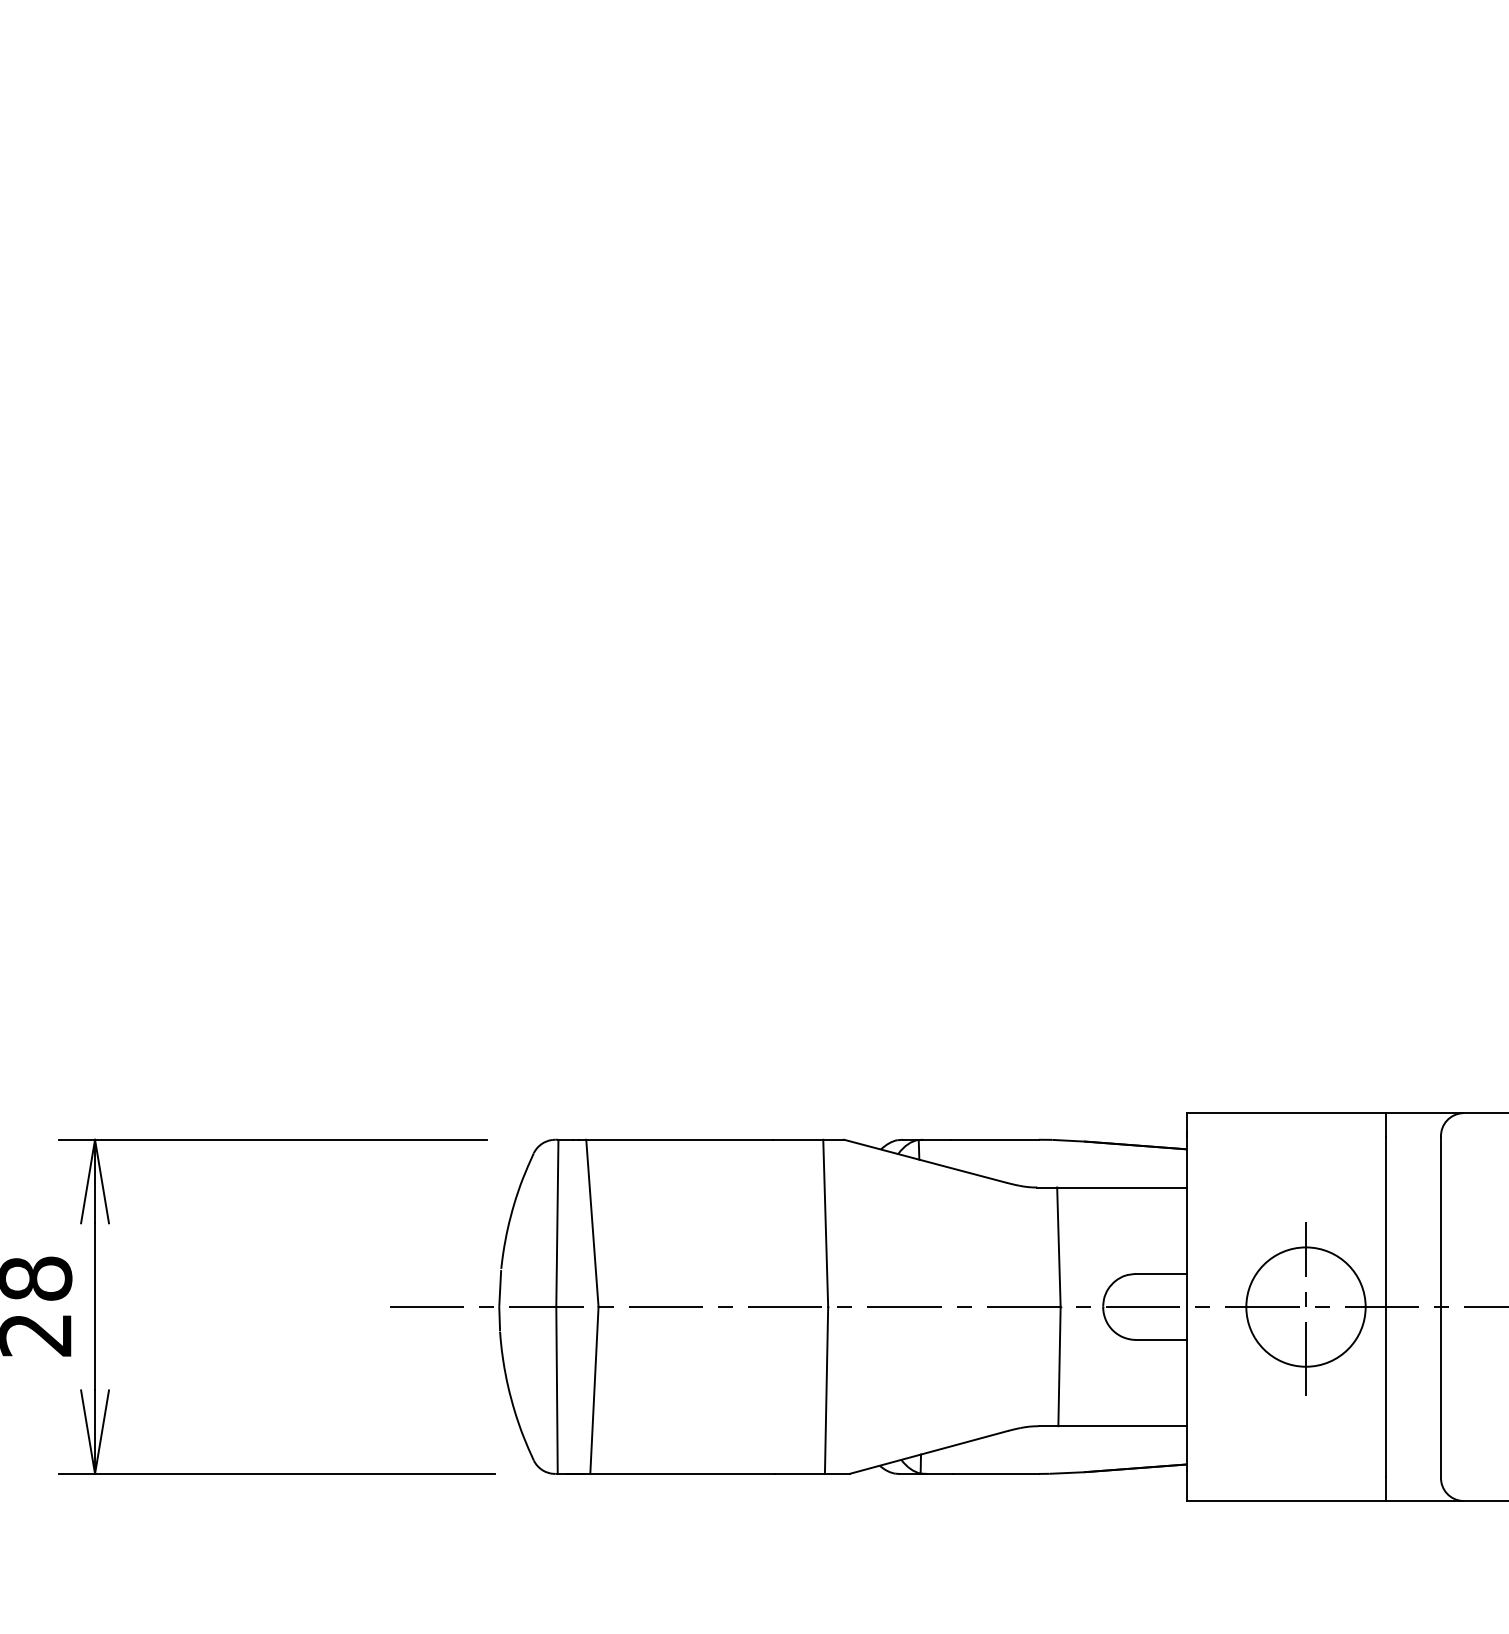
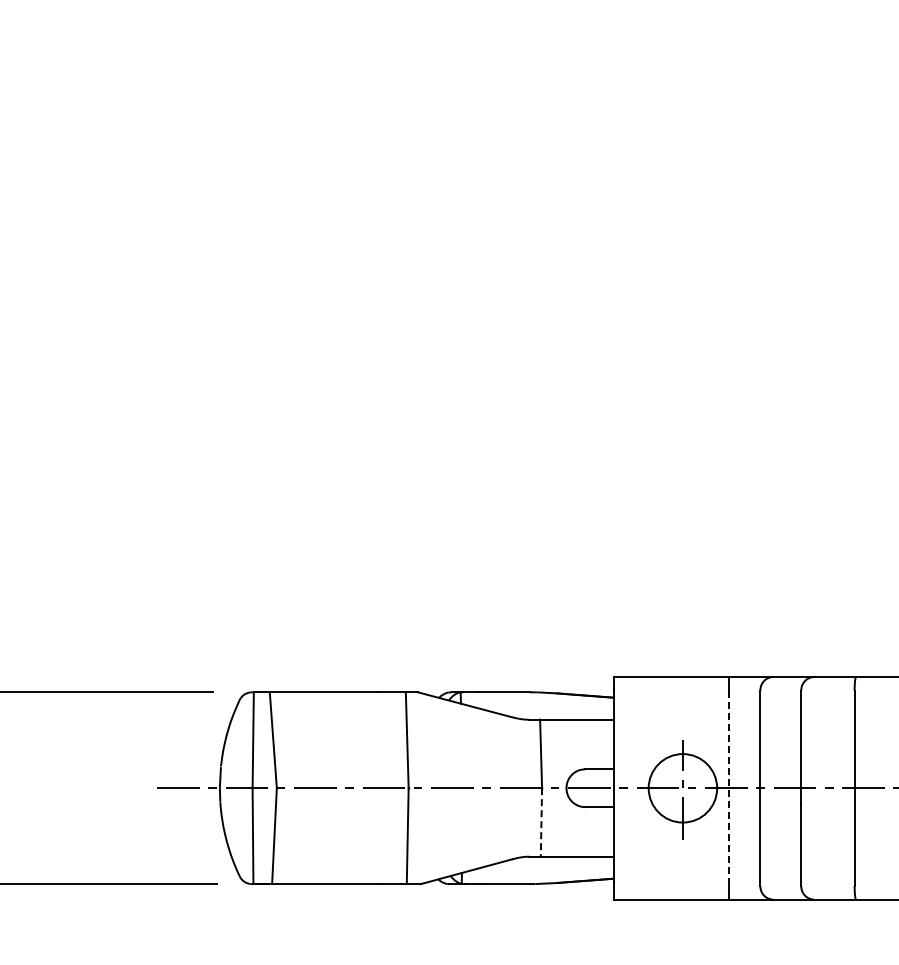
line: (1387, 1307) -> (729, 788), solid -> dashed
line: (1059, 1366) -> (541, 822), solid -> dashed

